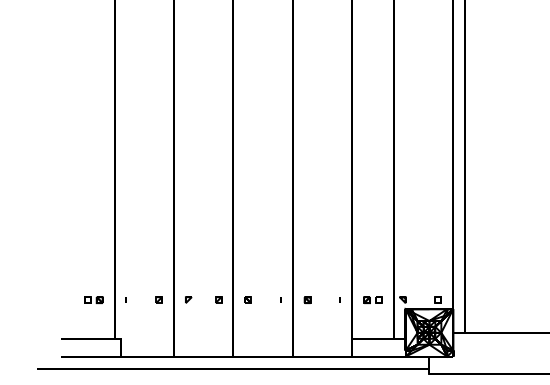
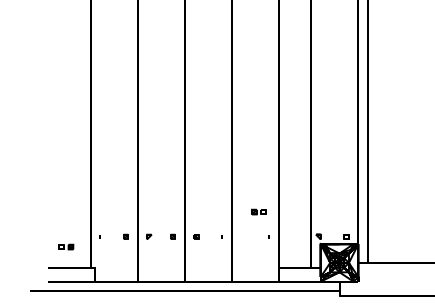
part: (94, 299) -> (66, 246), moved
part: (307, 299) -> (243, 236), removed
part: (372, 299) -> (258, 211), moved

